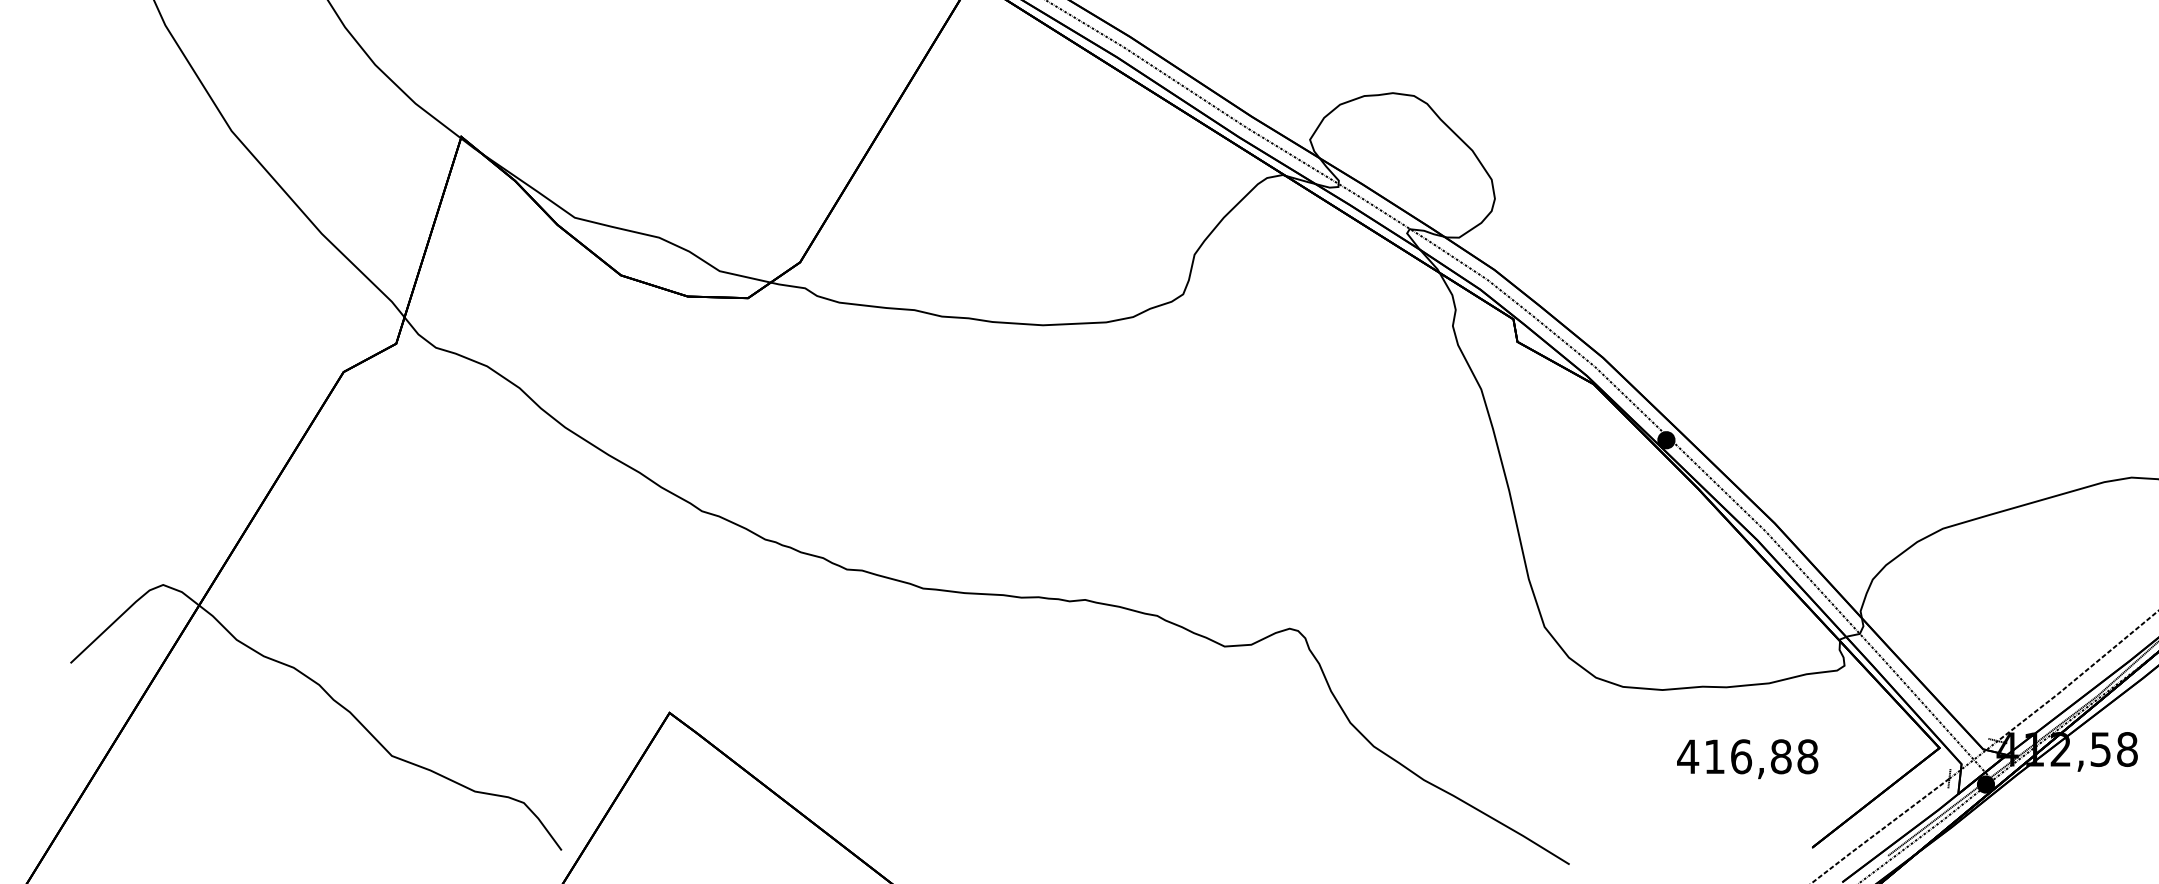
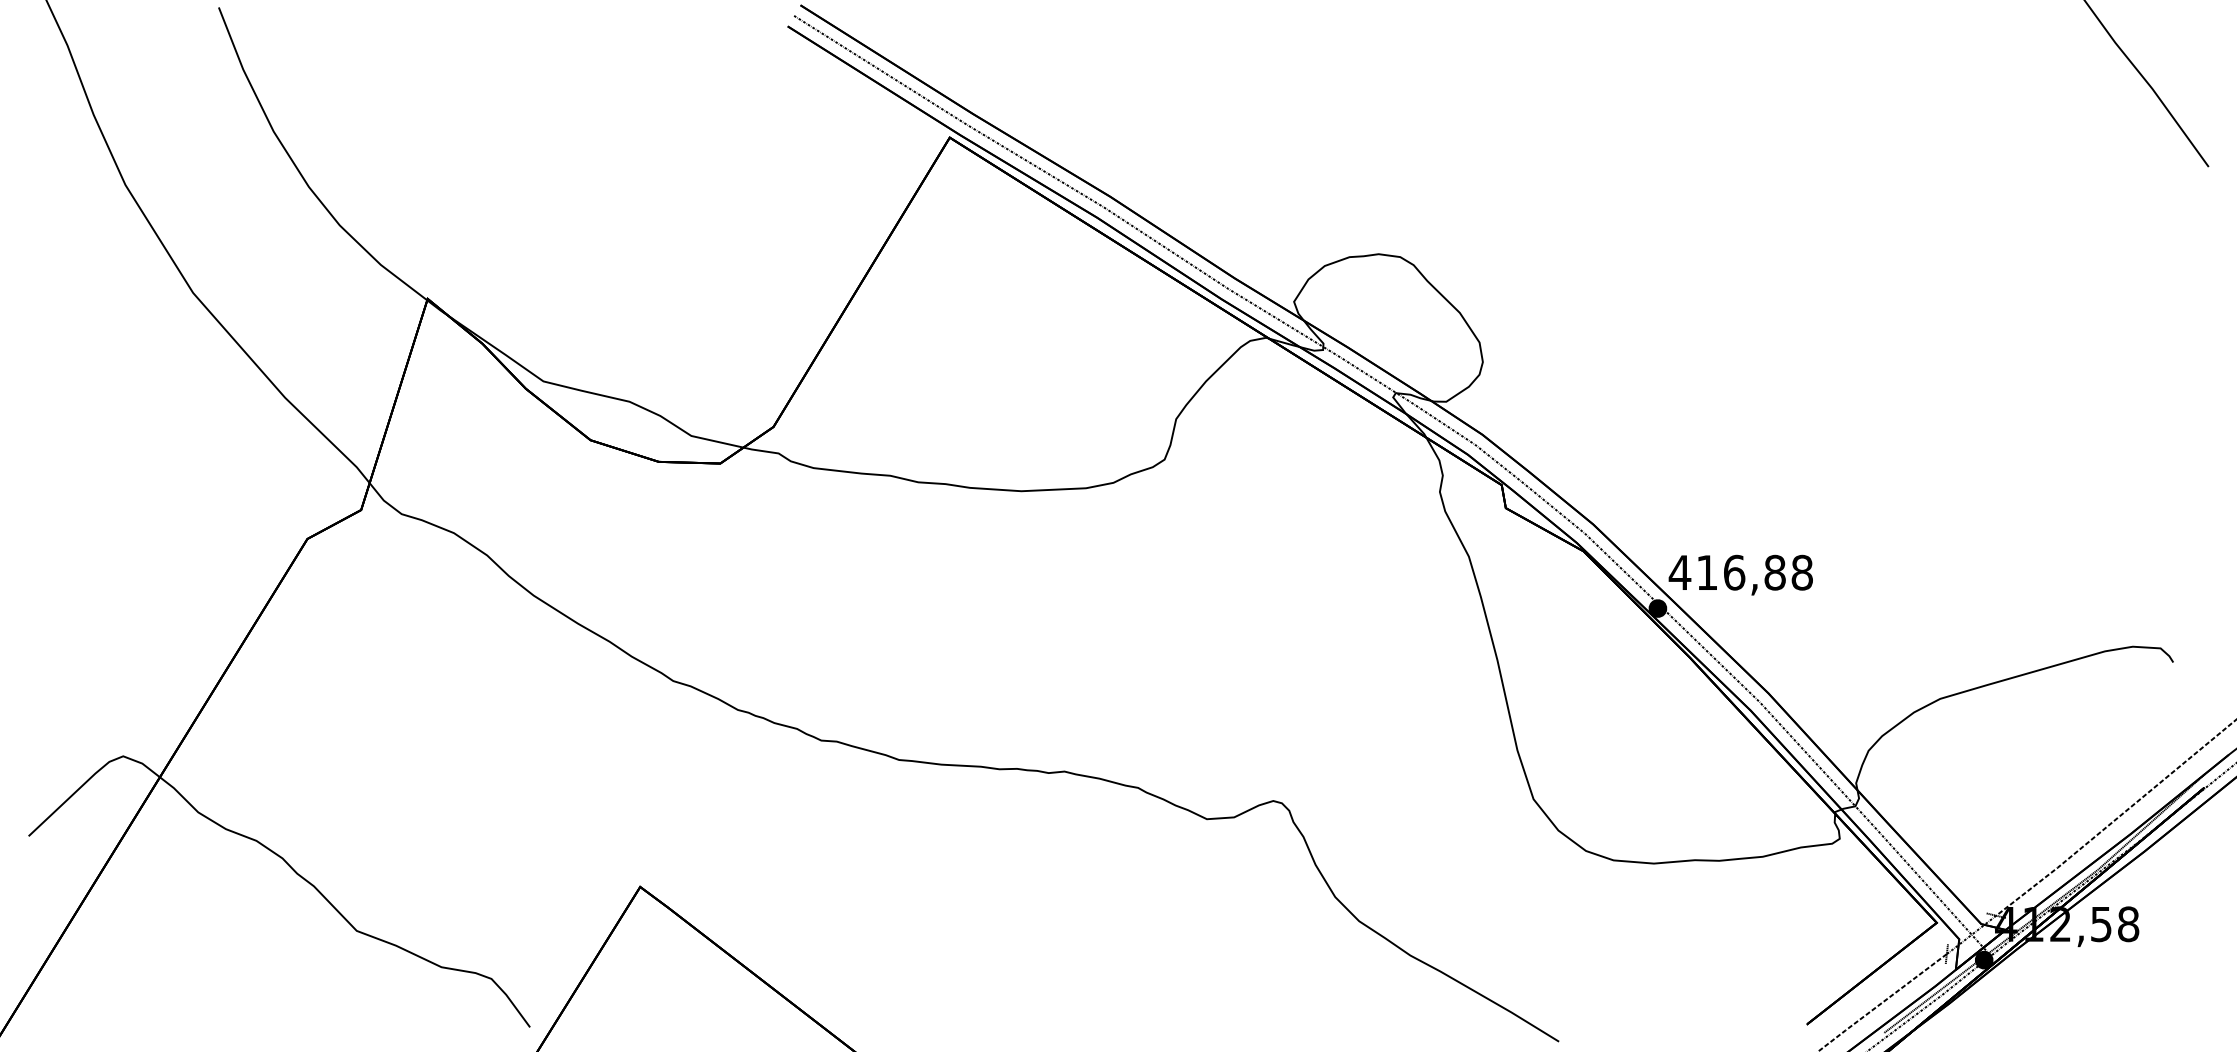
text: (1747, 758) -> (1740, 574), moved

